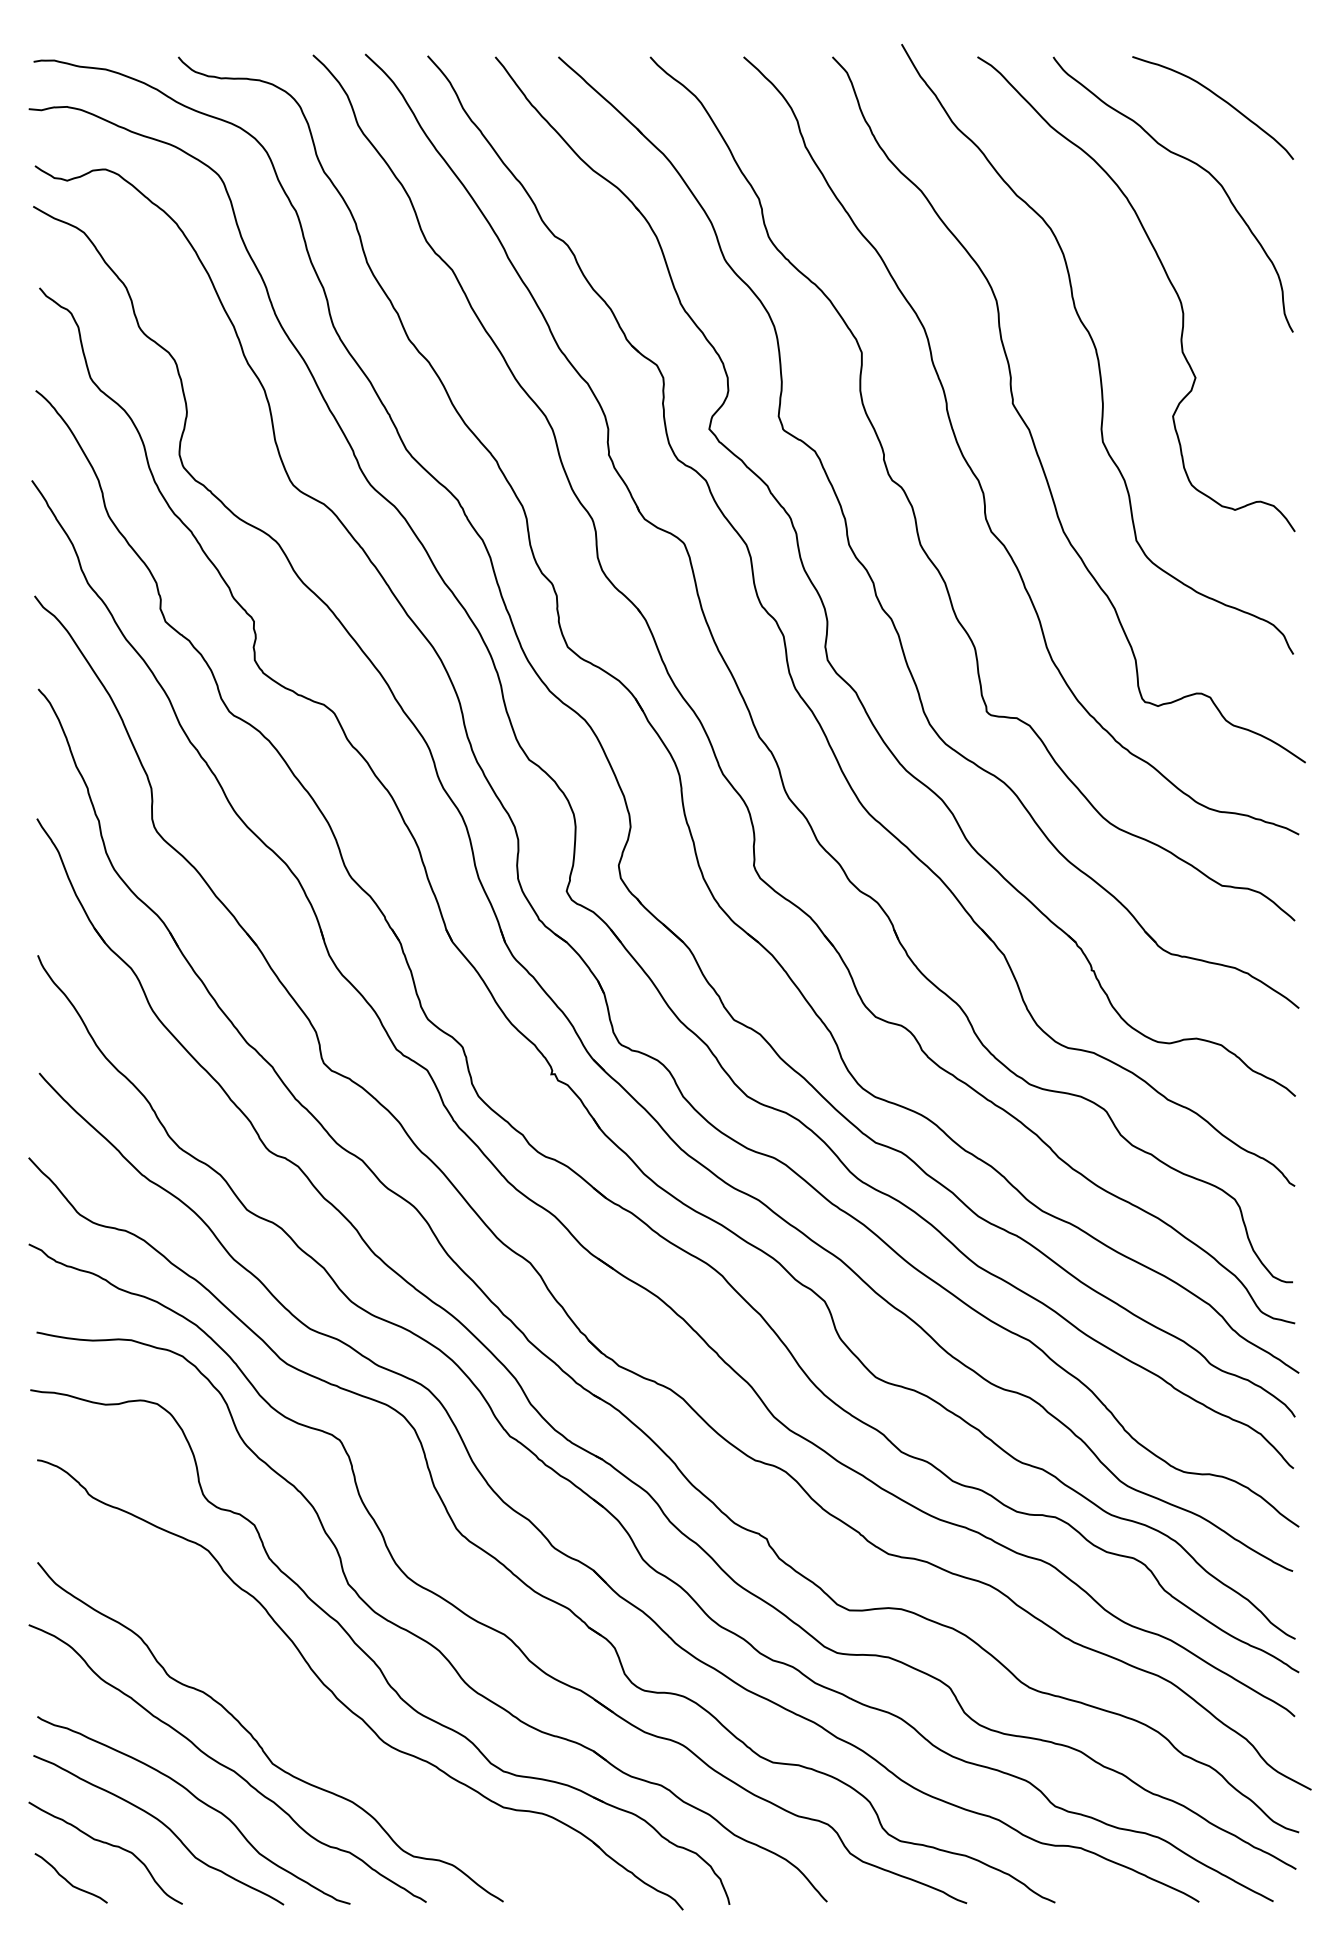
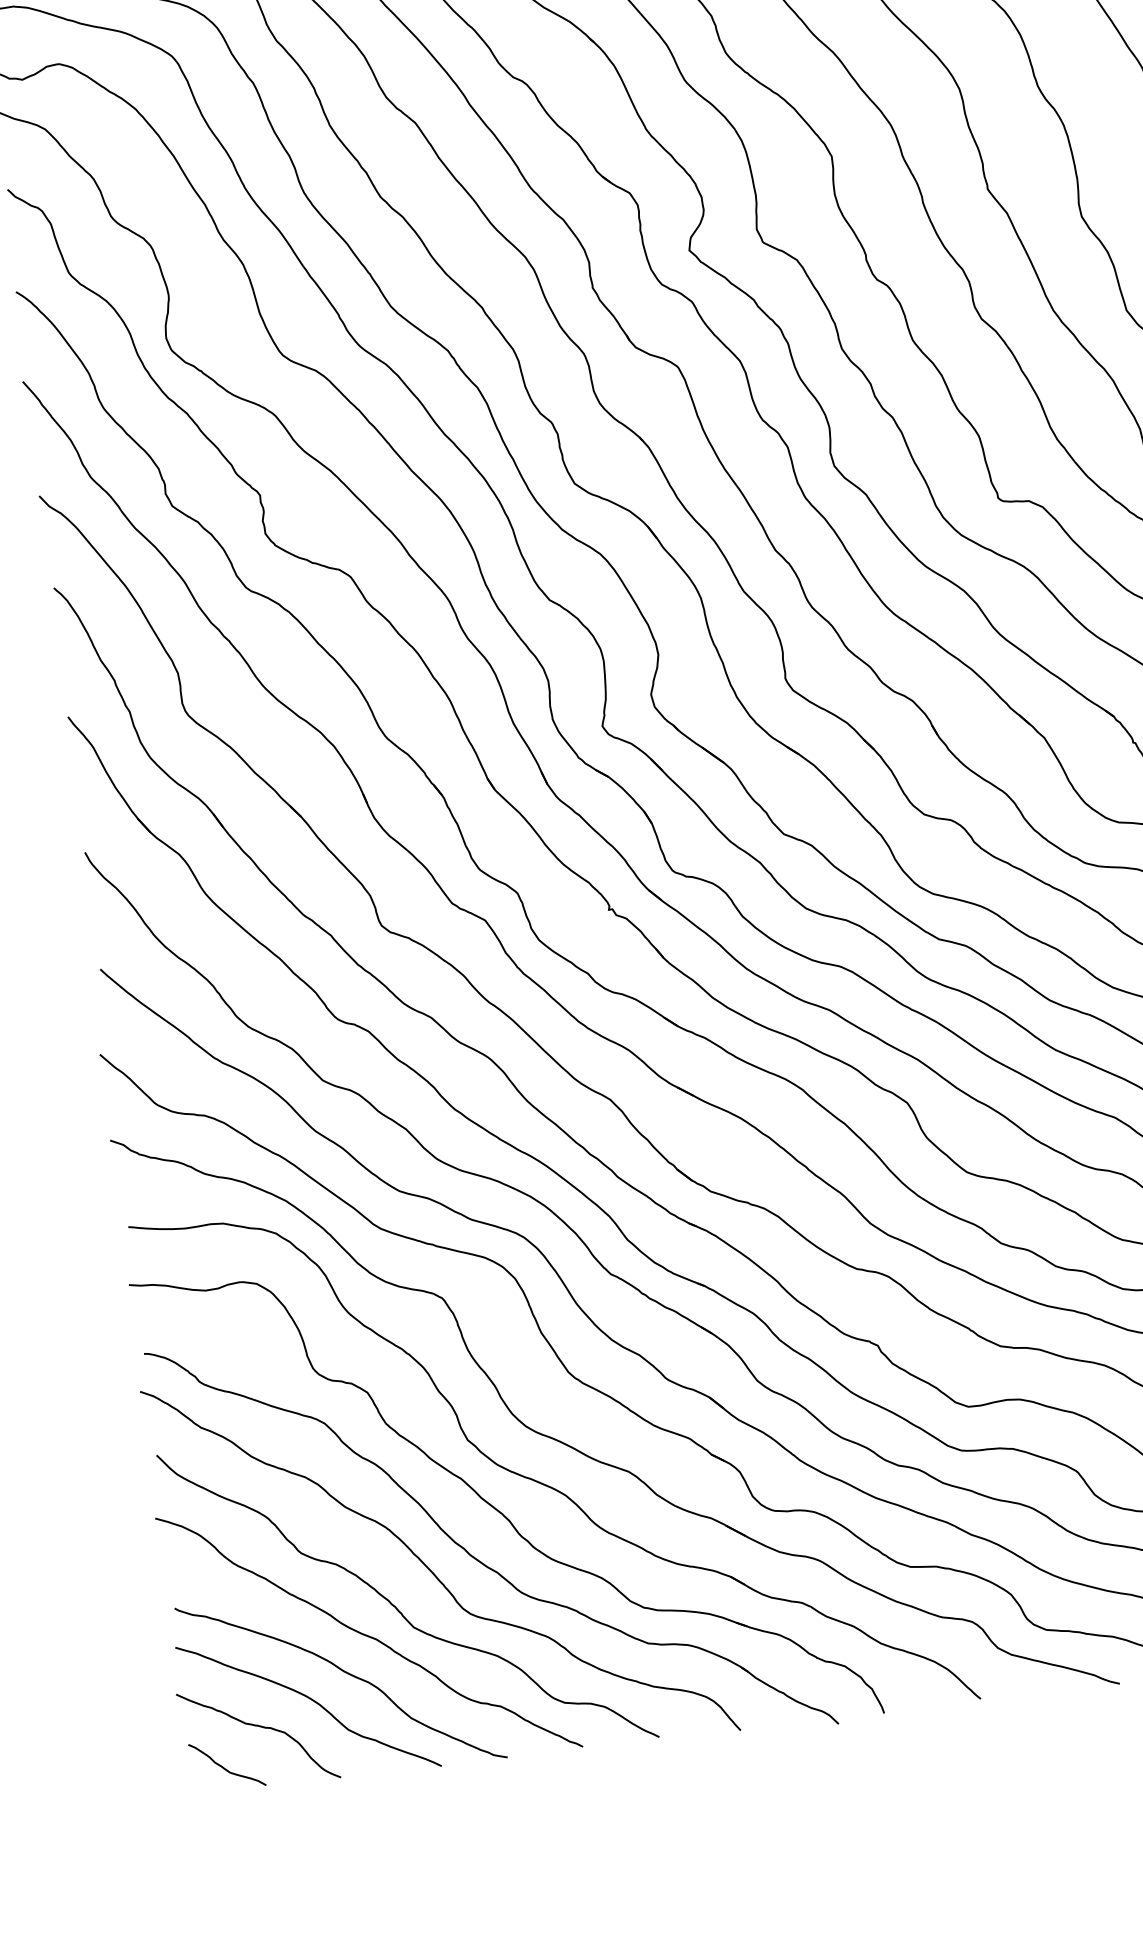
curve: (297, 1709) -> (432, 1570), added

